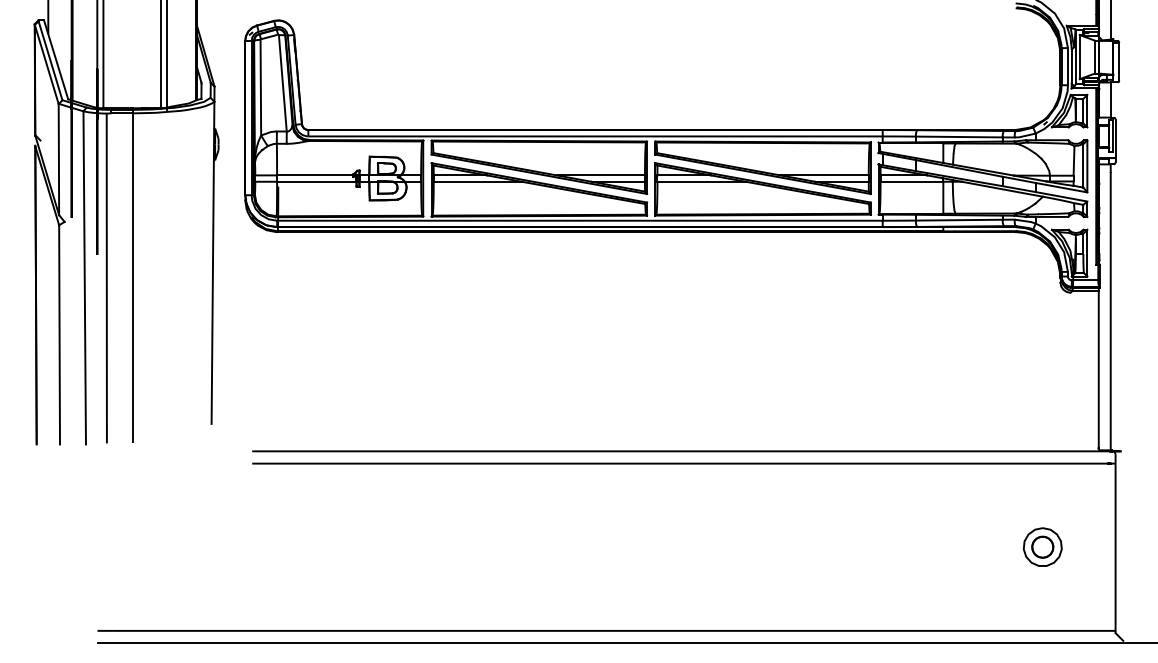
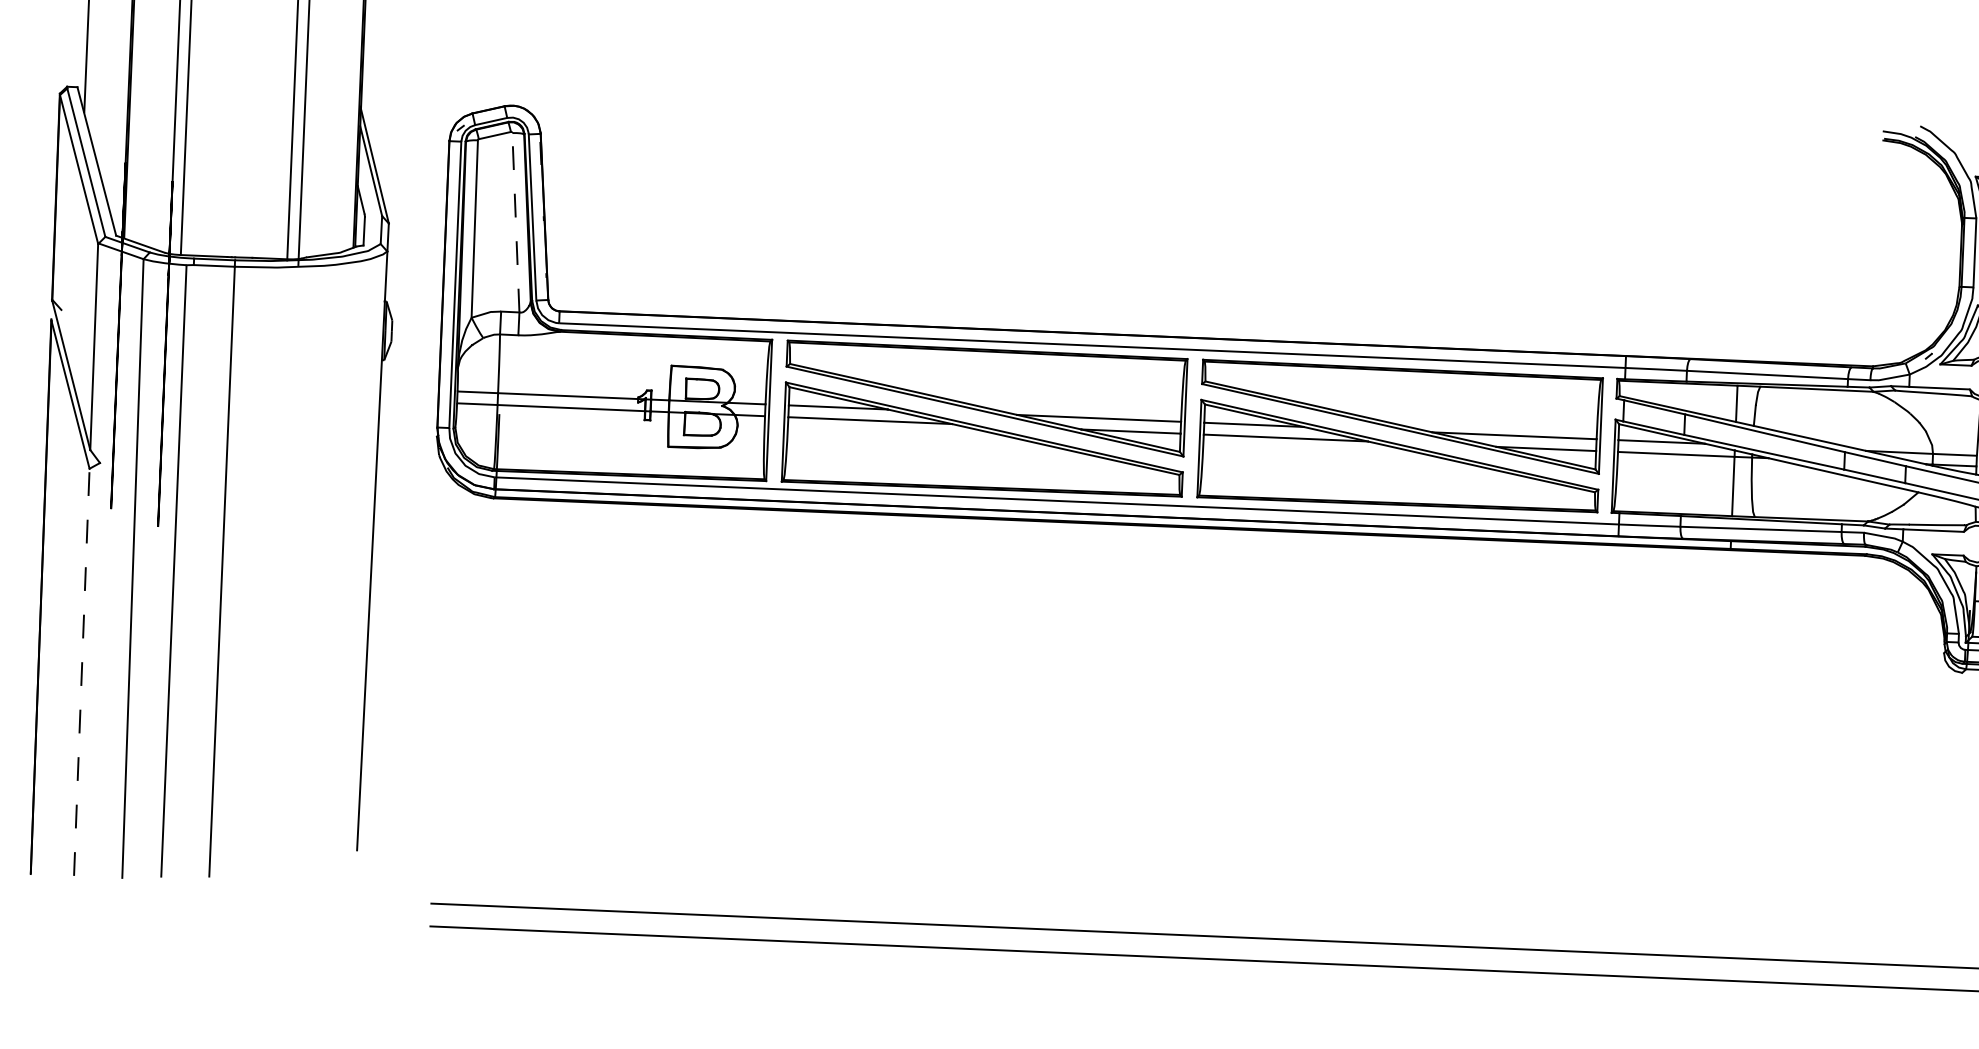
line: (282, 82) -> (515, 221), solid -> dashed
line: (59, 334) -> (81, 671), solid -> dashed

